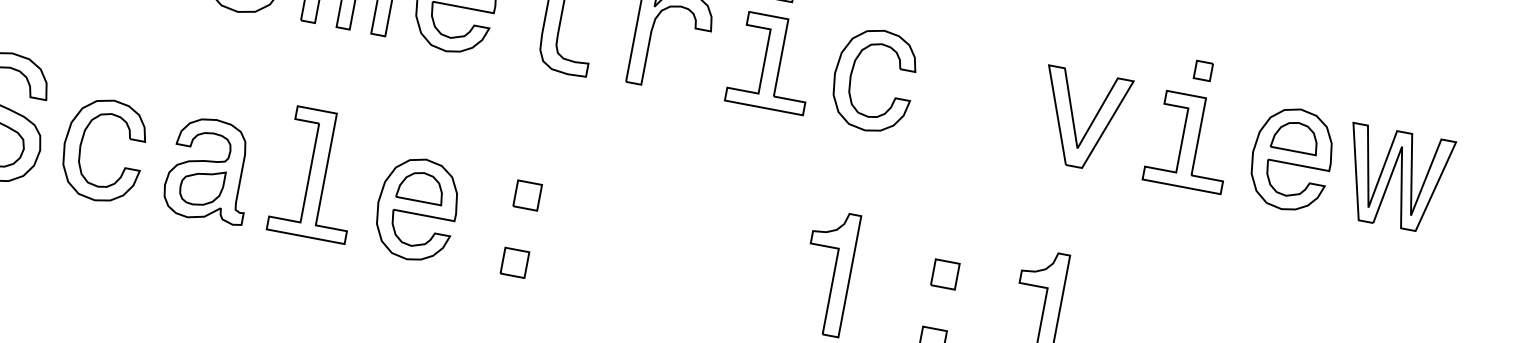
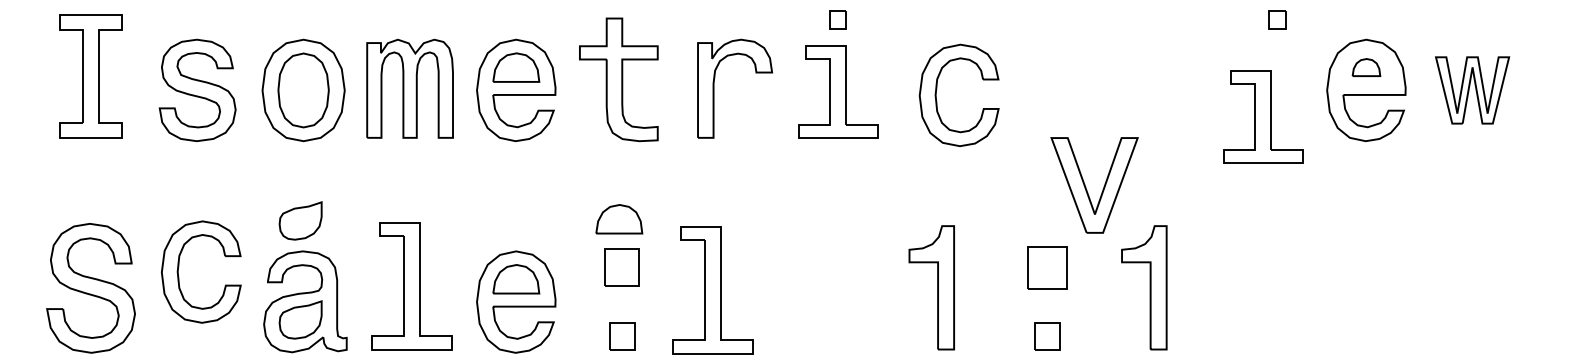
part: (853, 70) -> (937, 89), moved
part: (1203, 70) -> (1277, 19), moved
part: (220, 89) -> (300, 220), added
part: (1074, 120) -> (1086, 187), moved
part: (1295, 136) -> (1366, 67), size x0.6
part: (83, 140) -> (179, 266), moved
part: (1190, 141) -> (1263, 116), moved
part: (533, 147) -> (619, 219), added
part: (1395, 179) -> (1472, 90), size x0.7
part: (527, 195) -> (622, 267), size x1.4
part: (611, 234) -> (712, 290), added
part: (945, 274) -> (1047, 267), size x1.6

